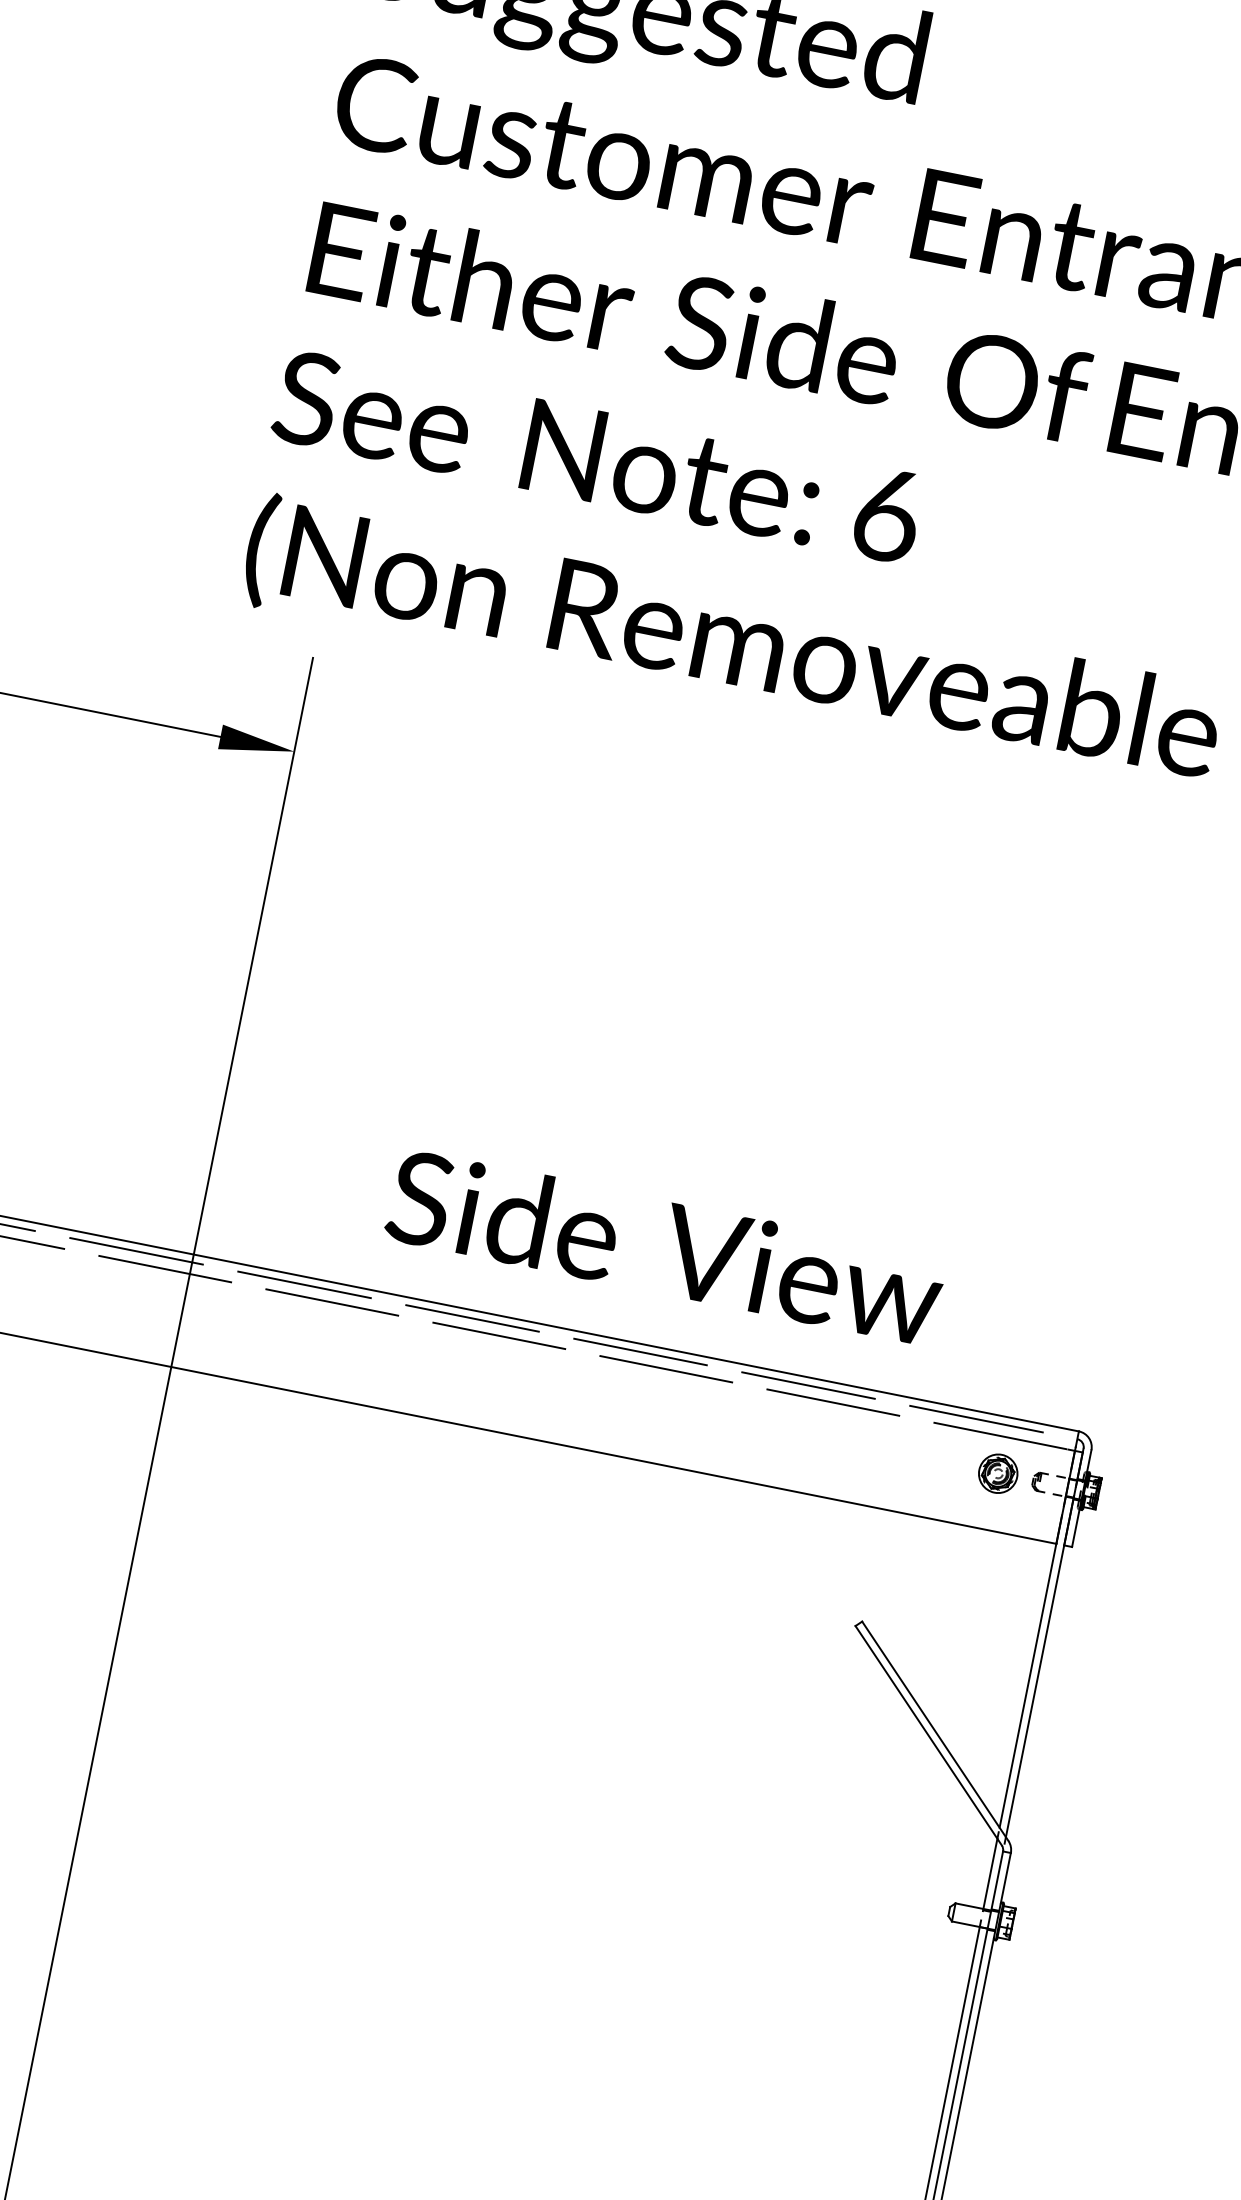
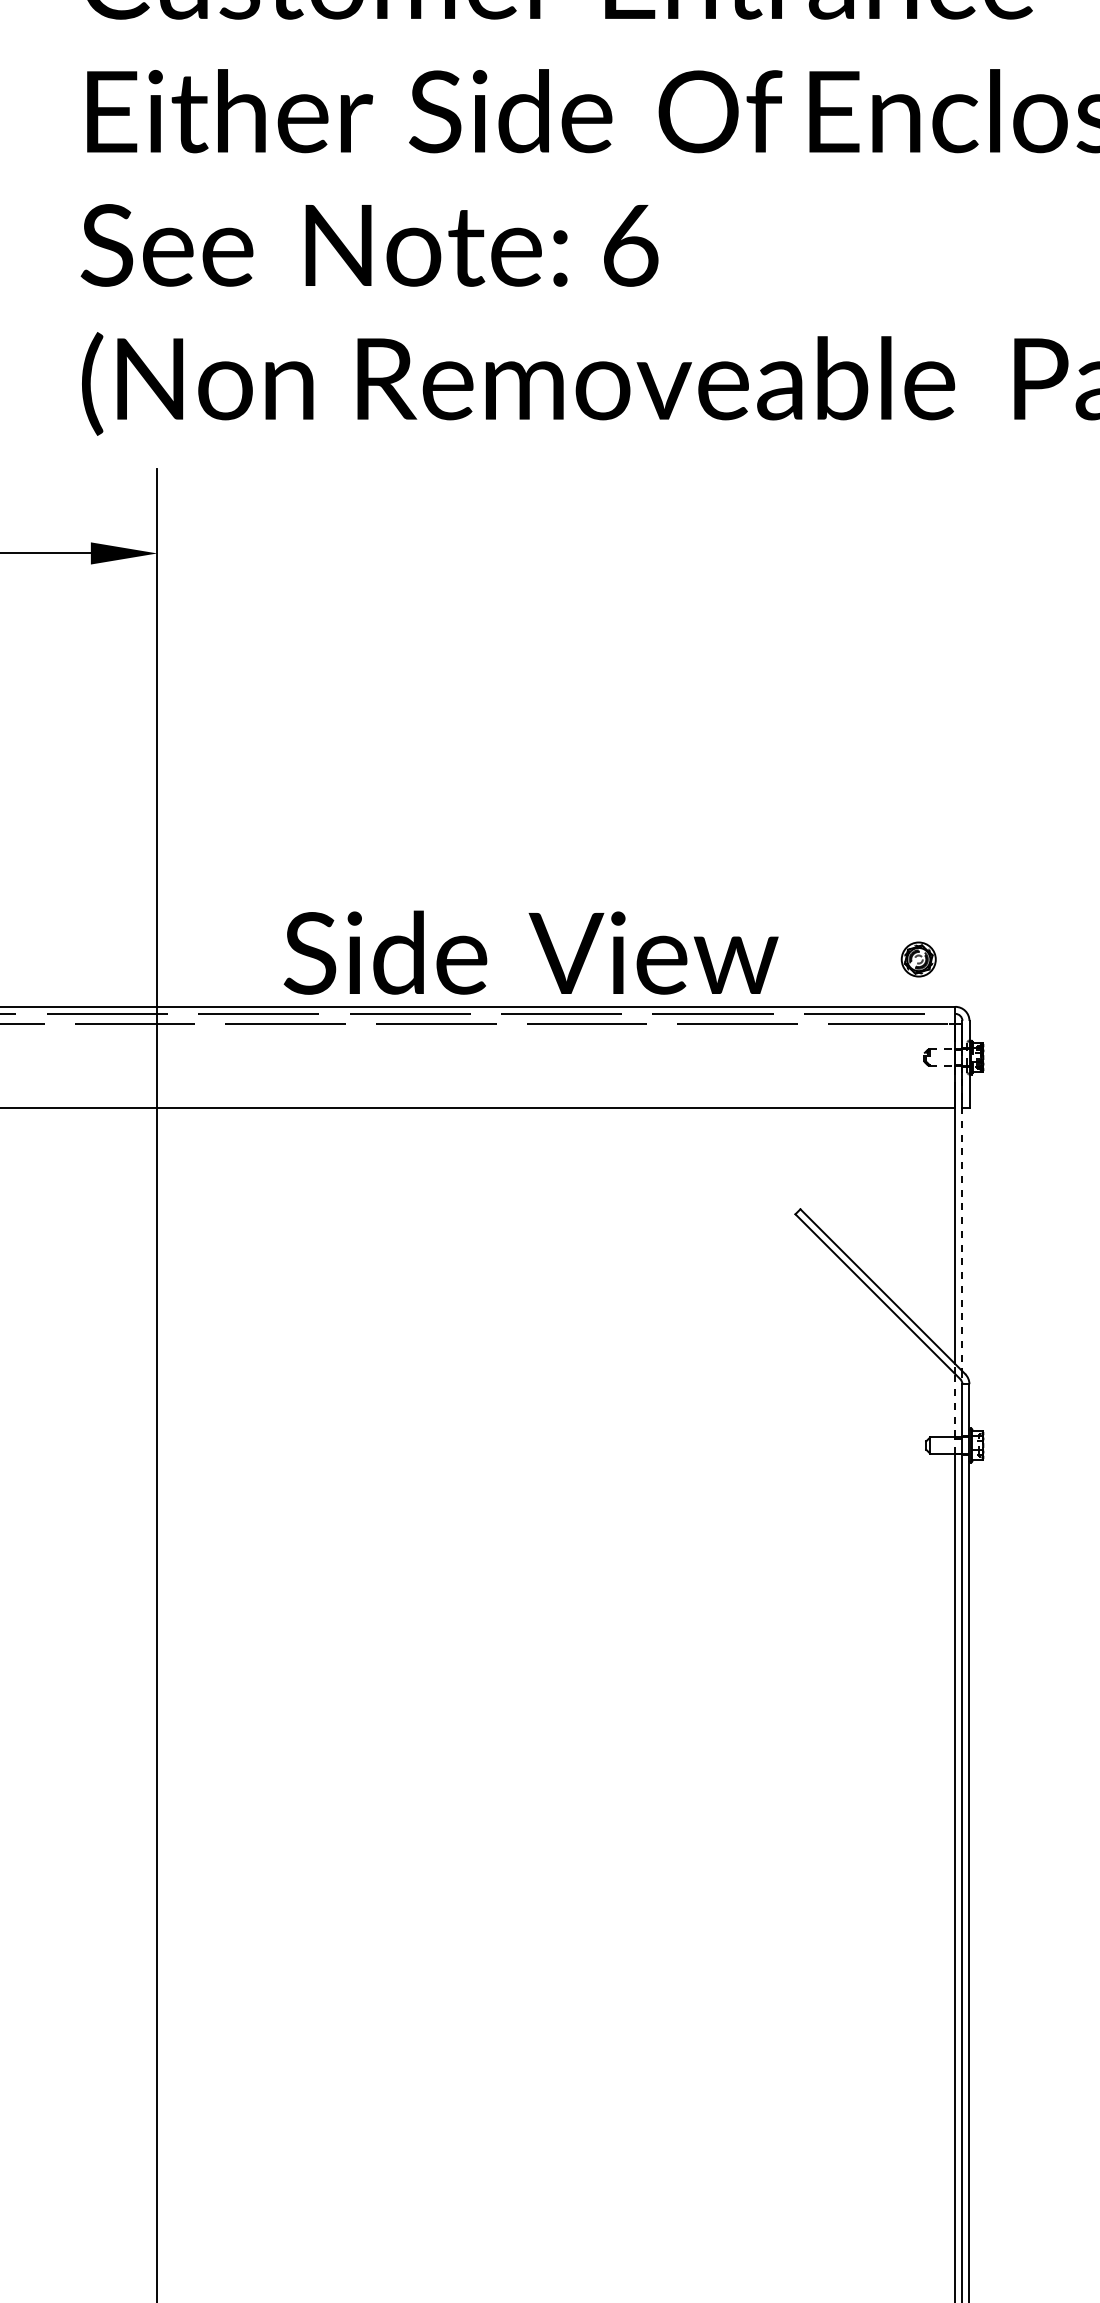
text: (664, 1246) -> (530, 952), moved
part: (997, 1473) -> (918, 959), moved
line: (1039, 1667) -> (962, 1218), solid -> dashed
line: (990, 1873) -> (955, 1405), solid -> dashed

